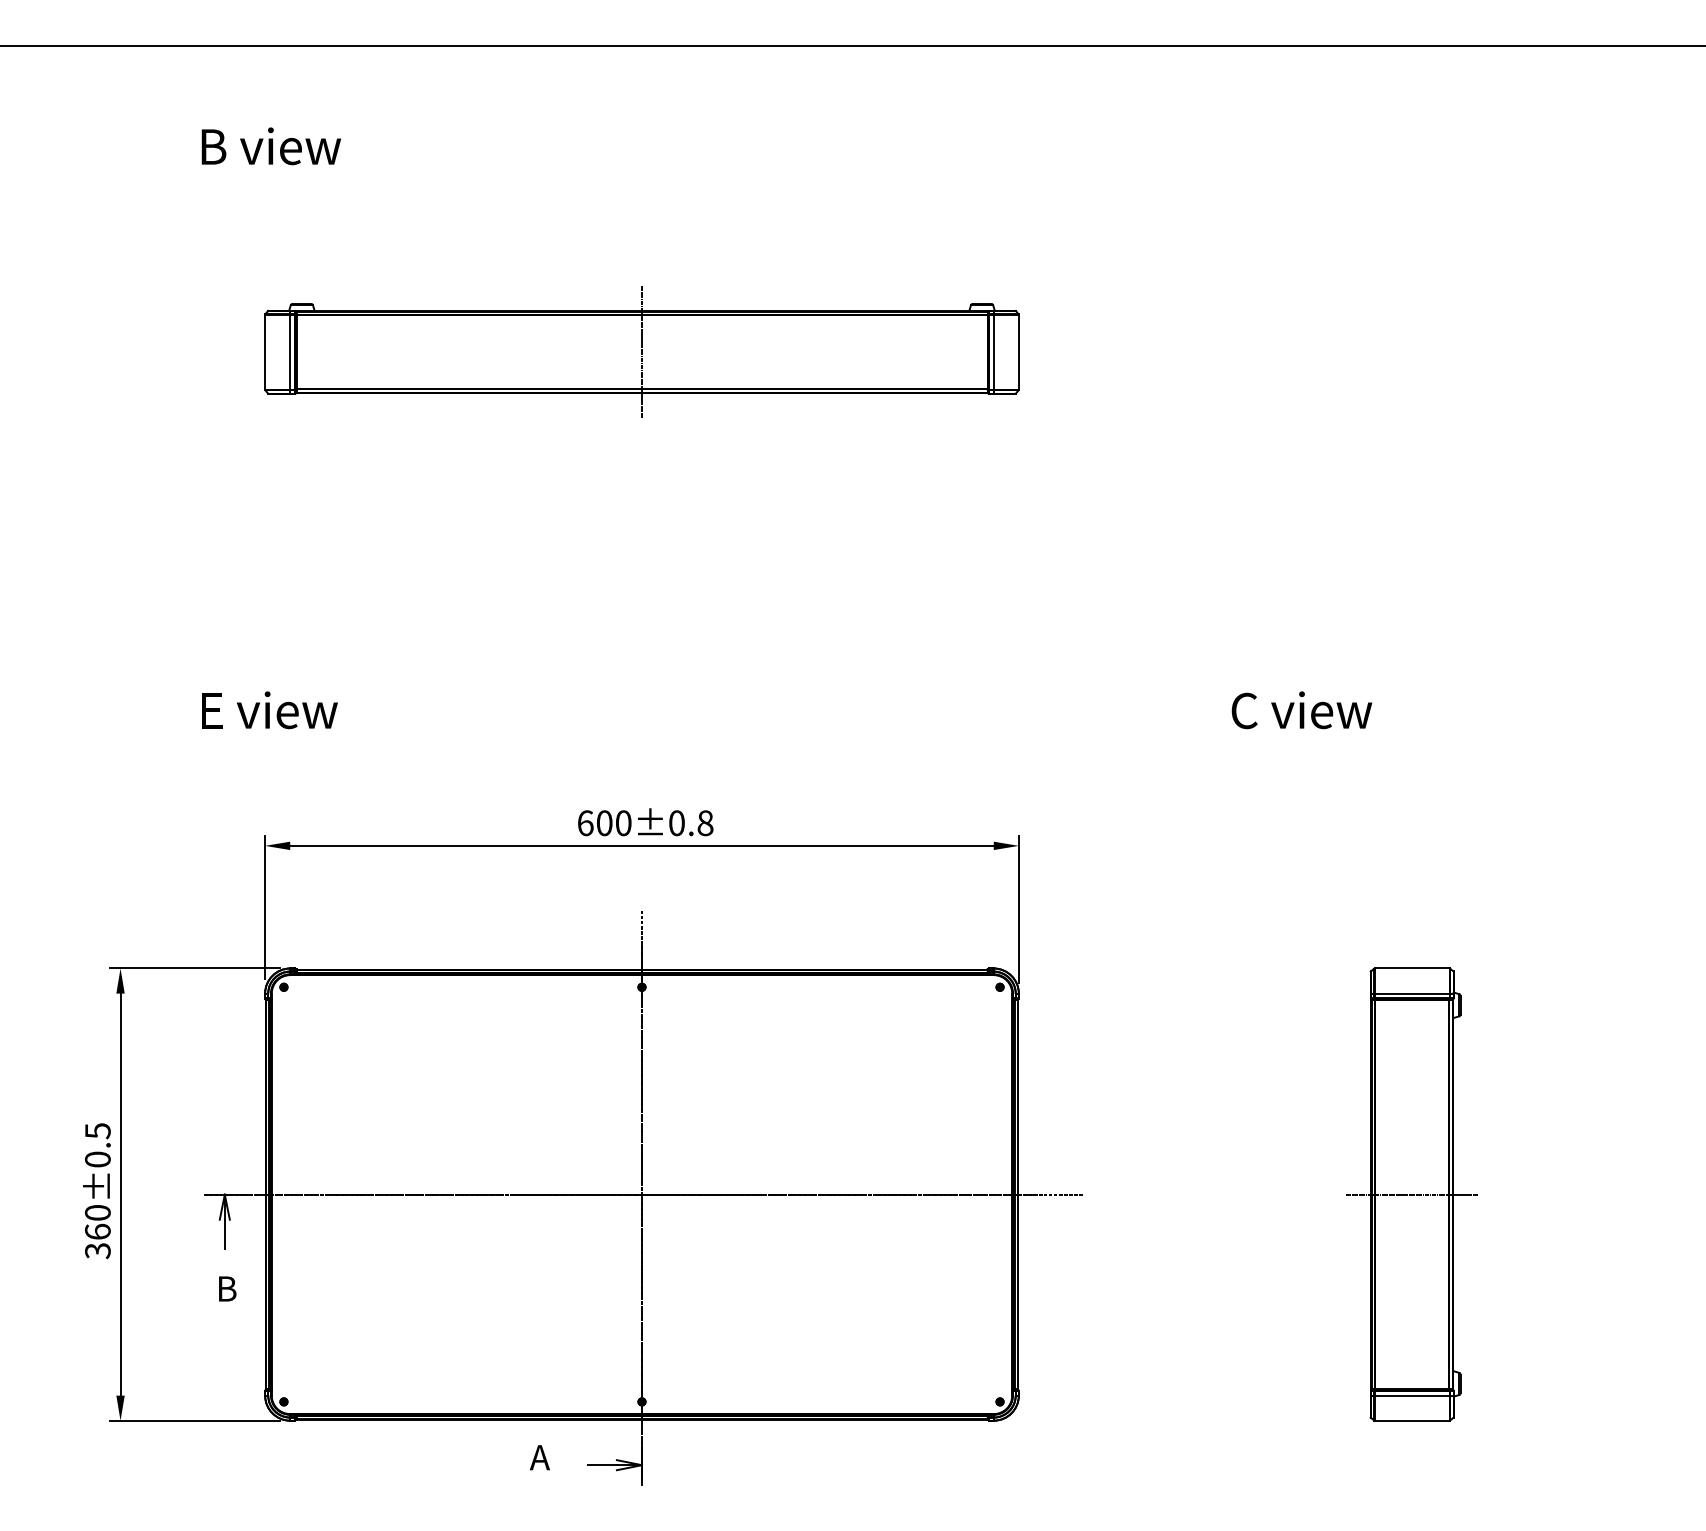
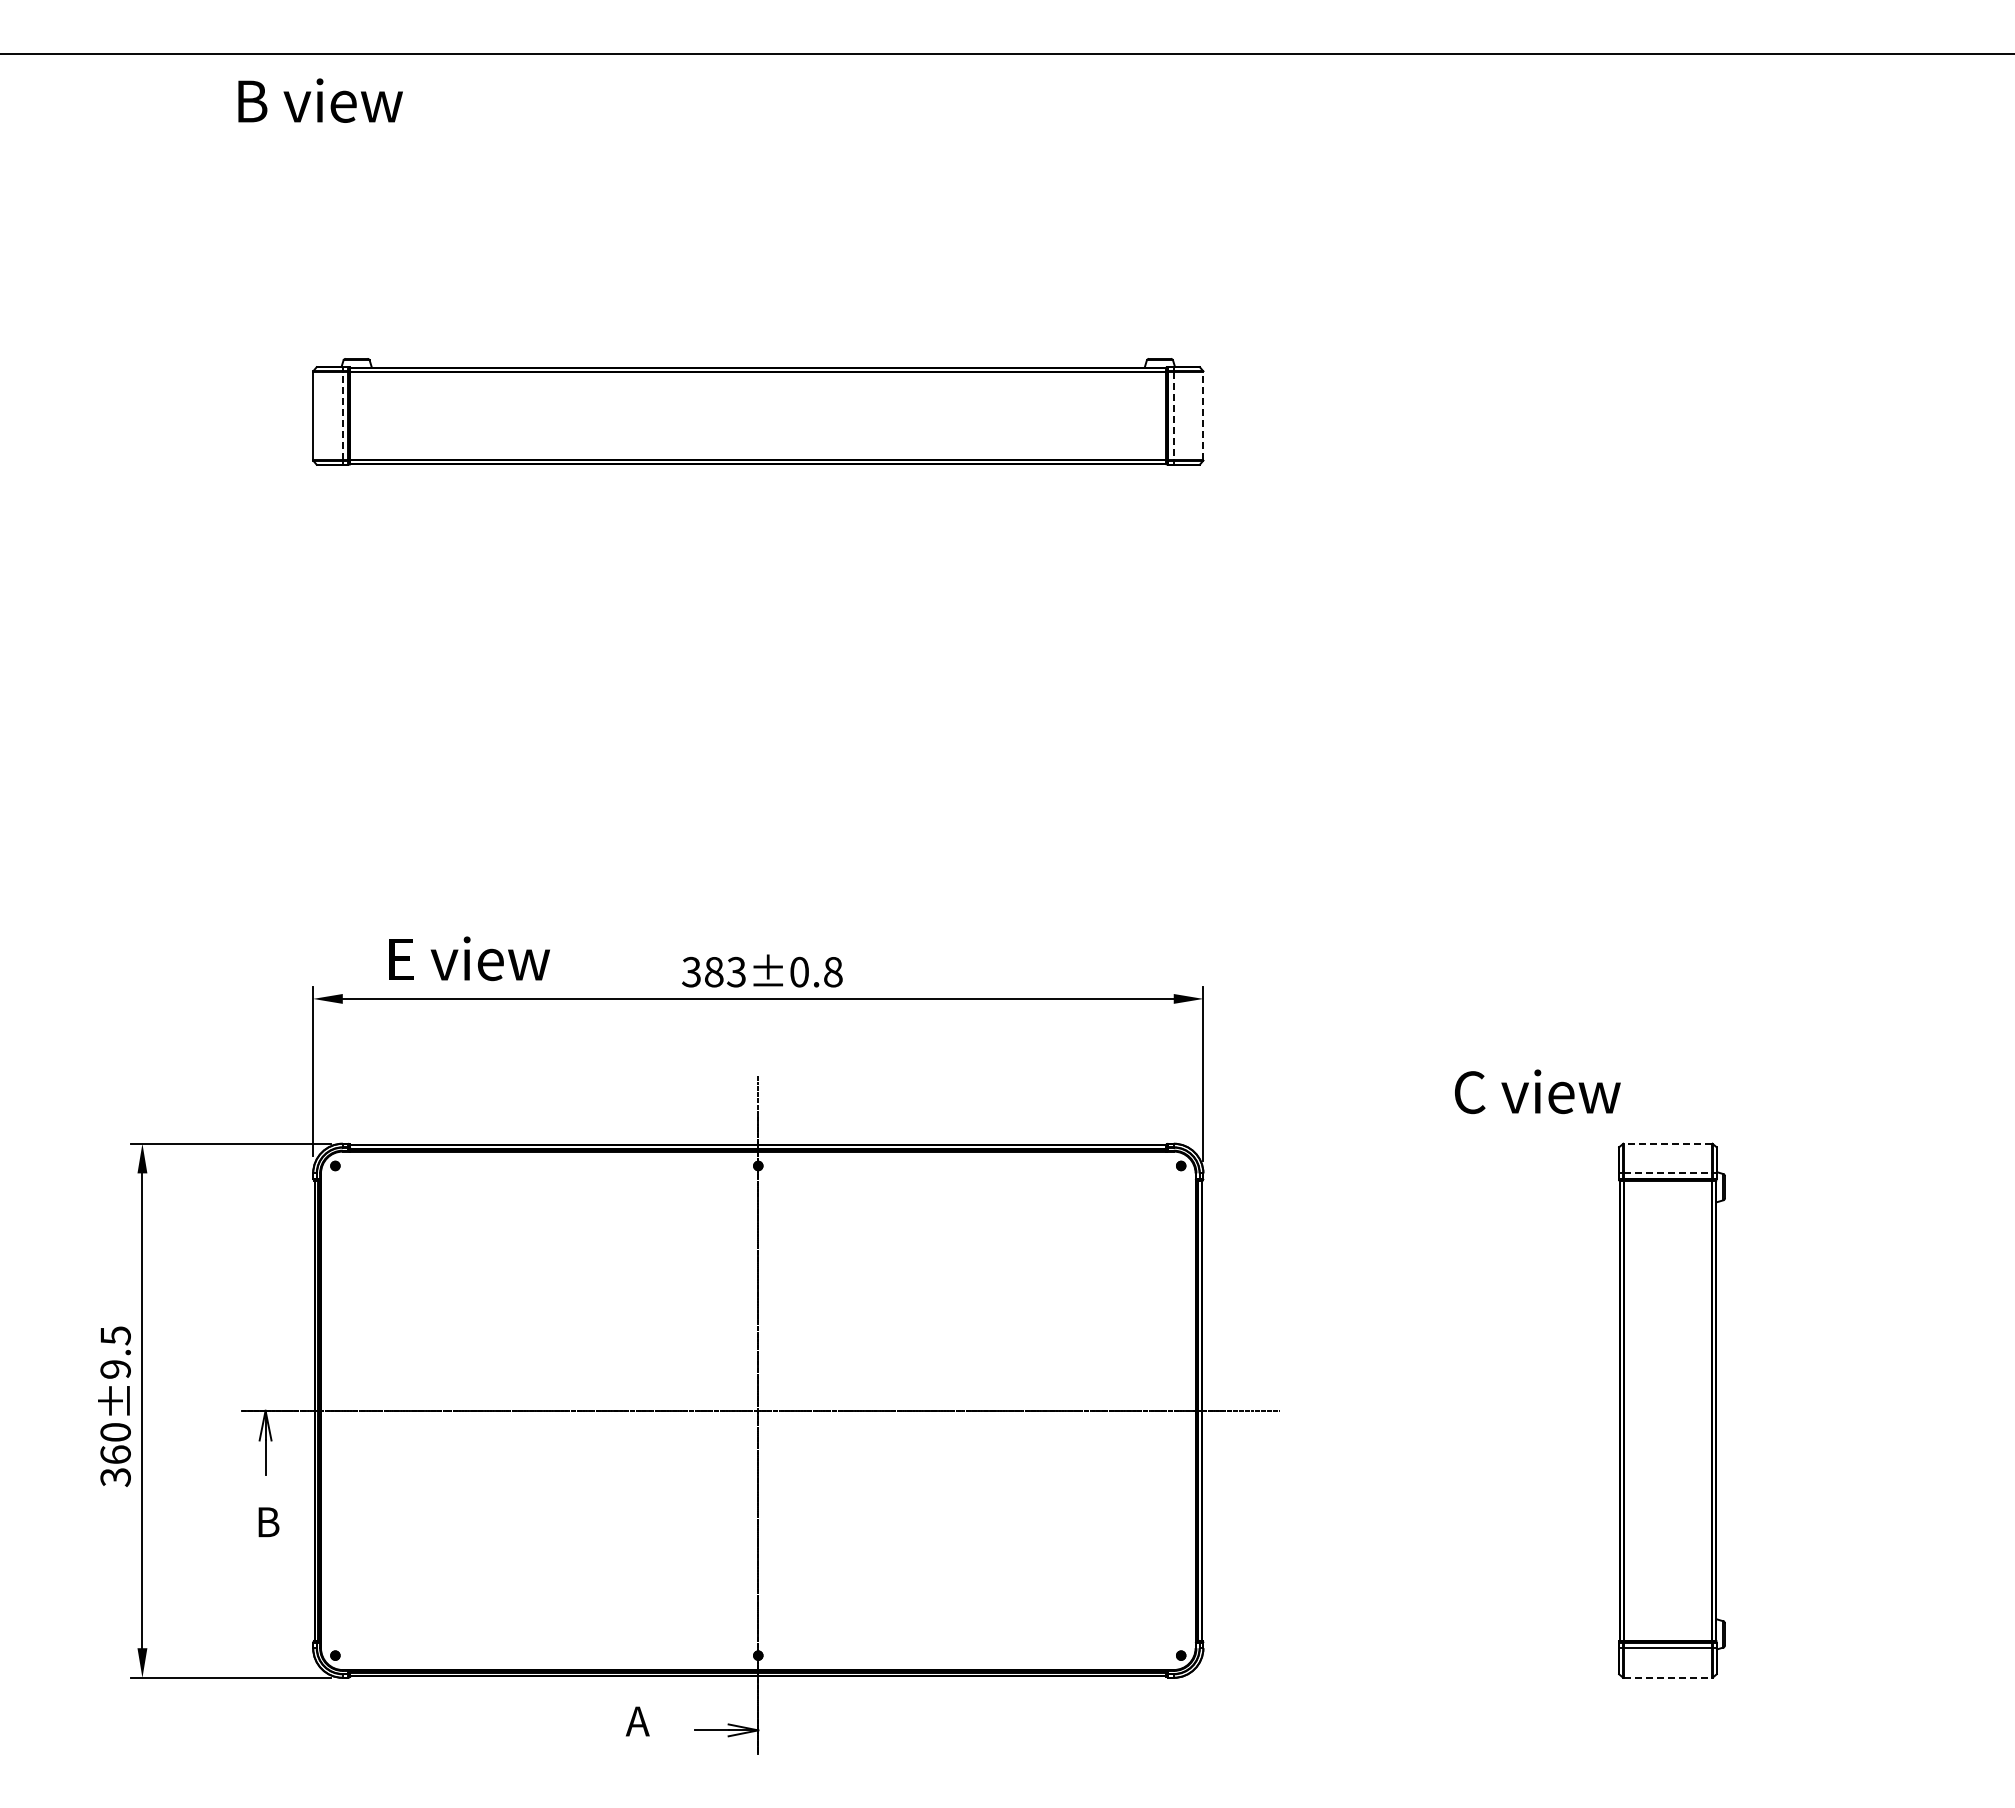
text: (271, 146) -> (320, 100), moved
line: (289, 351) -> (342, 415), solid -> dashed
line: (642, 351) -> (758, 415), removed
line: (1018, 351) -> (1203, 415), solid -> dashed
line: (993, 352) -> (1173, 416), solid -> dashed
text: (269, 710) -> (469, 958), moved
text: (1301, 710) -> (1537, 1091), moved
text: (604, 822) -> (713, 971), 600±0.8 -> 383±0.8
line: (1411, 968) -> (1667, 1143), solid -> dashed
line: (1412, 993) -> (1668, 1173), solid -> dashed
text: (97, 1159) -> (115, 1369), 360±0.5 -> 360±9.5
line: (1411, 1194) -> (1667, 1410), removed
line: (1412, 1420) -> (1668, 1677), solid -> dashed

